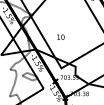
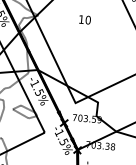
text: (60, 36) -> (84, 18), moved

